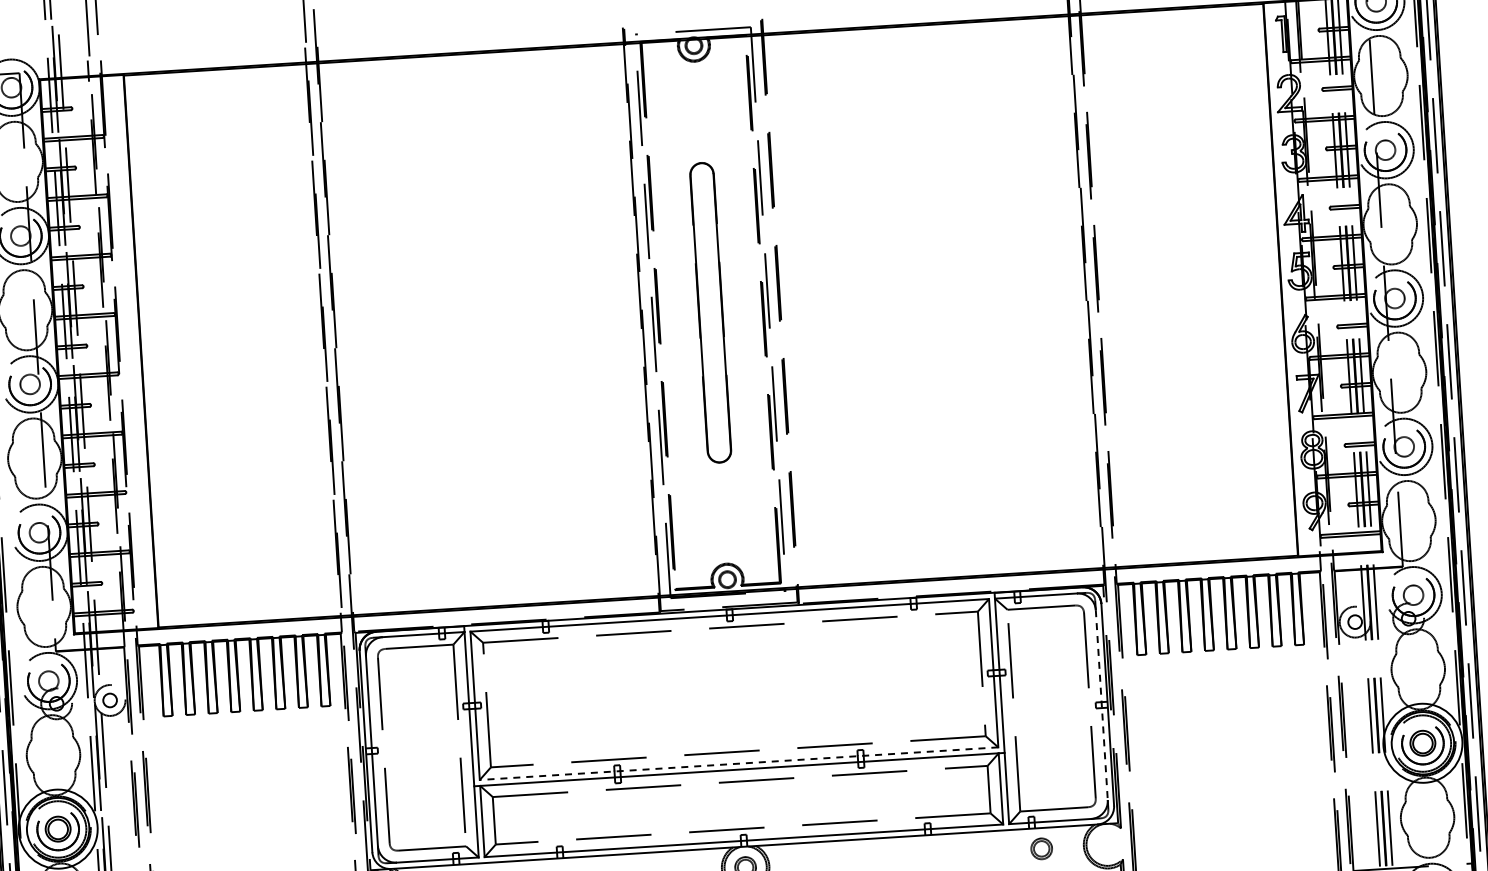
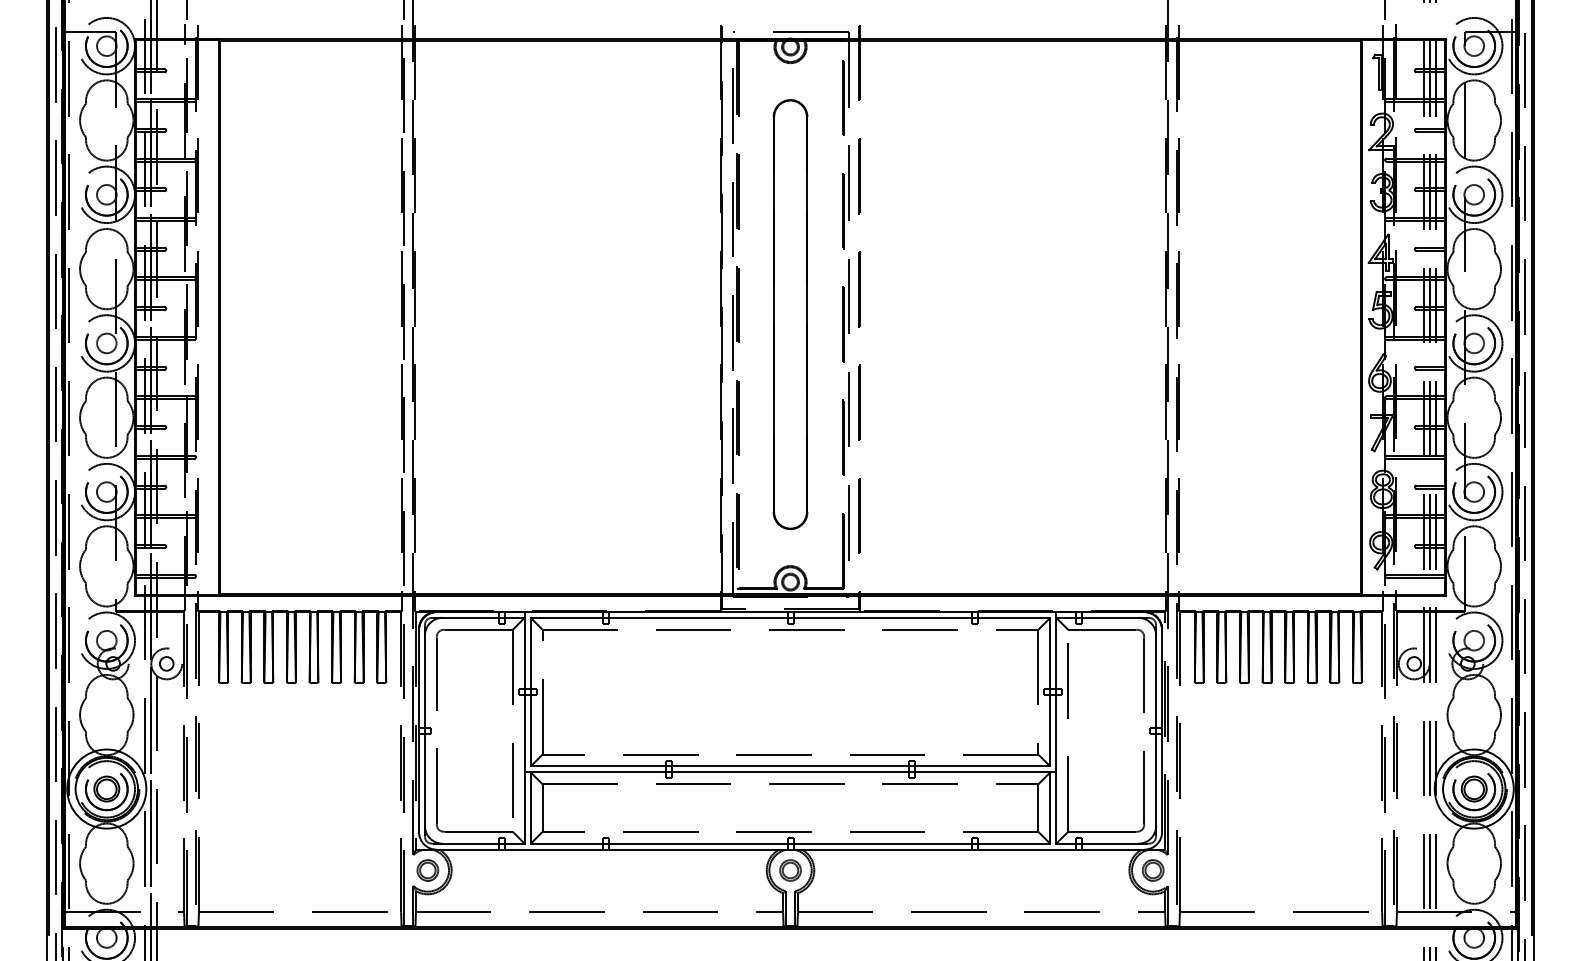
part: (710, 312) -> (790, 314), size x1.43
line: (1102, 705) -> (1156, 731), dashed -> solid
line: (739, 763) -> (790, 766), dashed -> solid
part: (1041, 848) -> (1152, 870), moved

